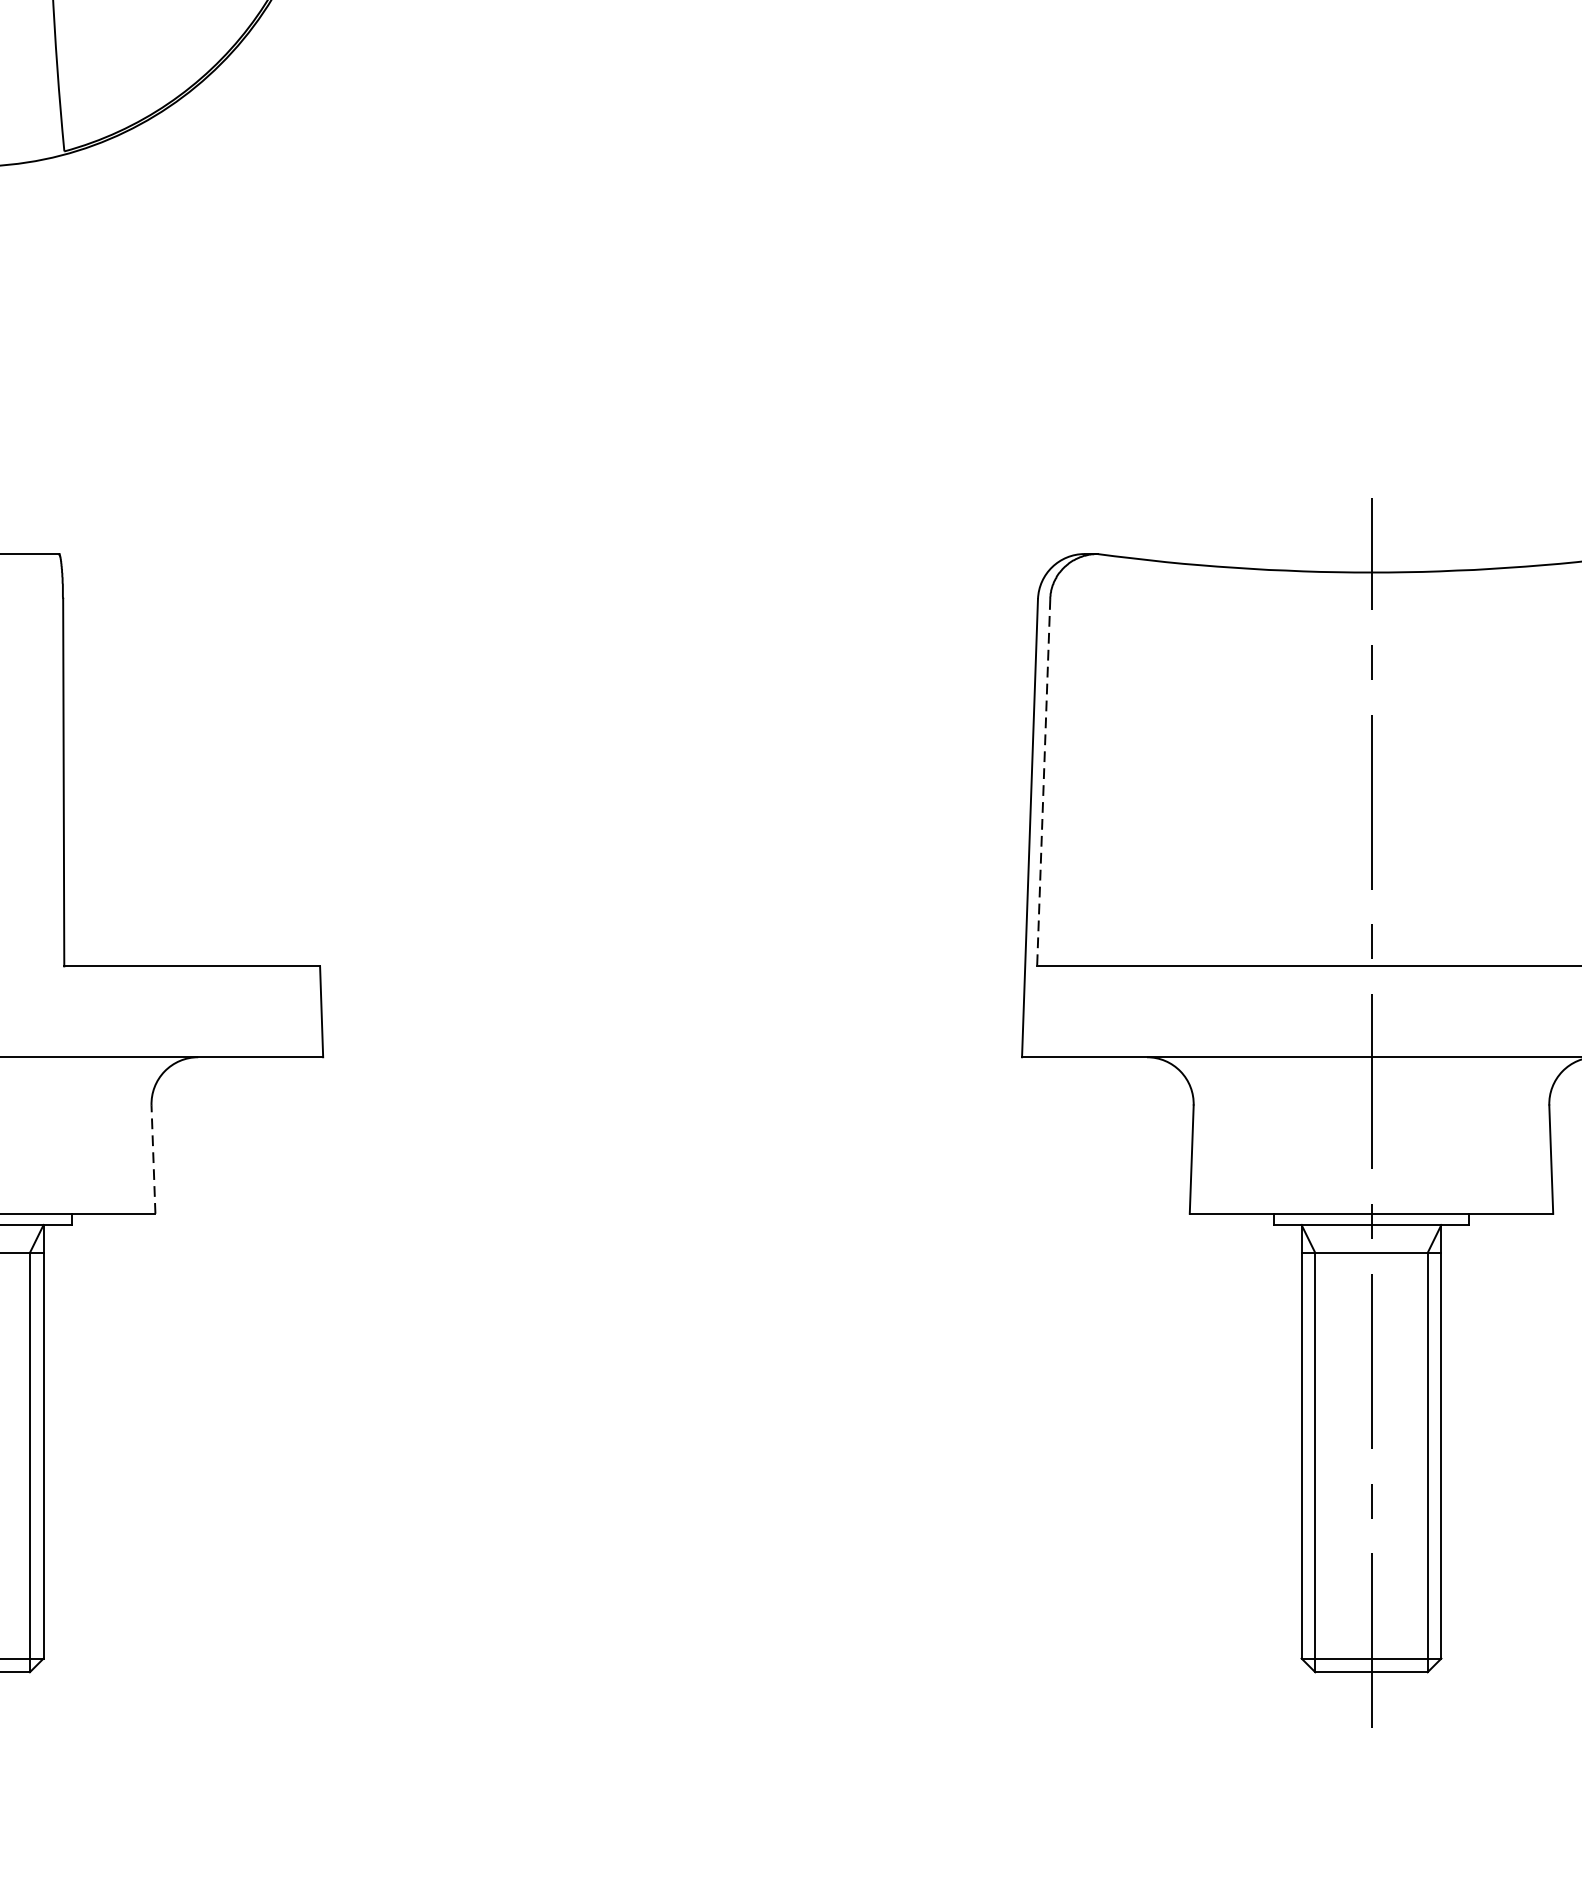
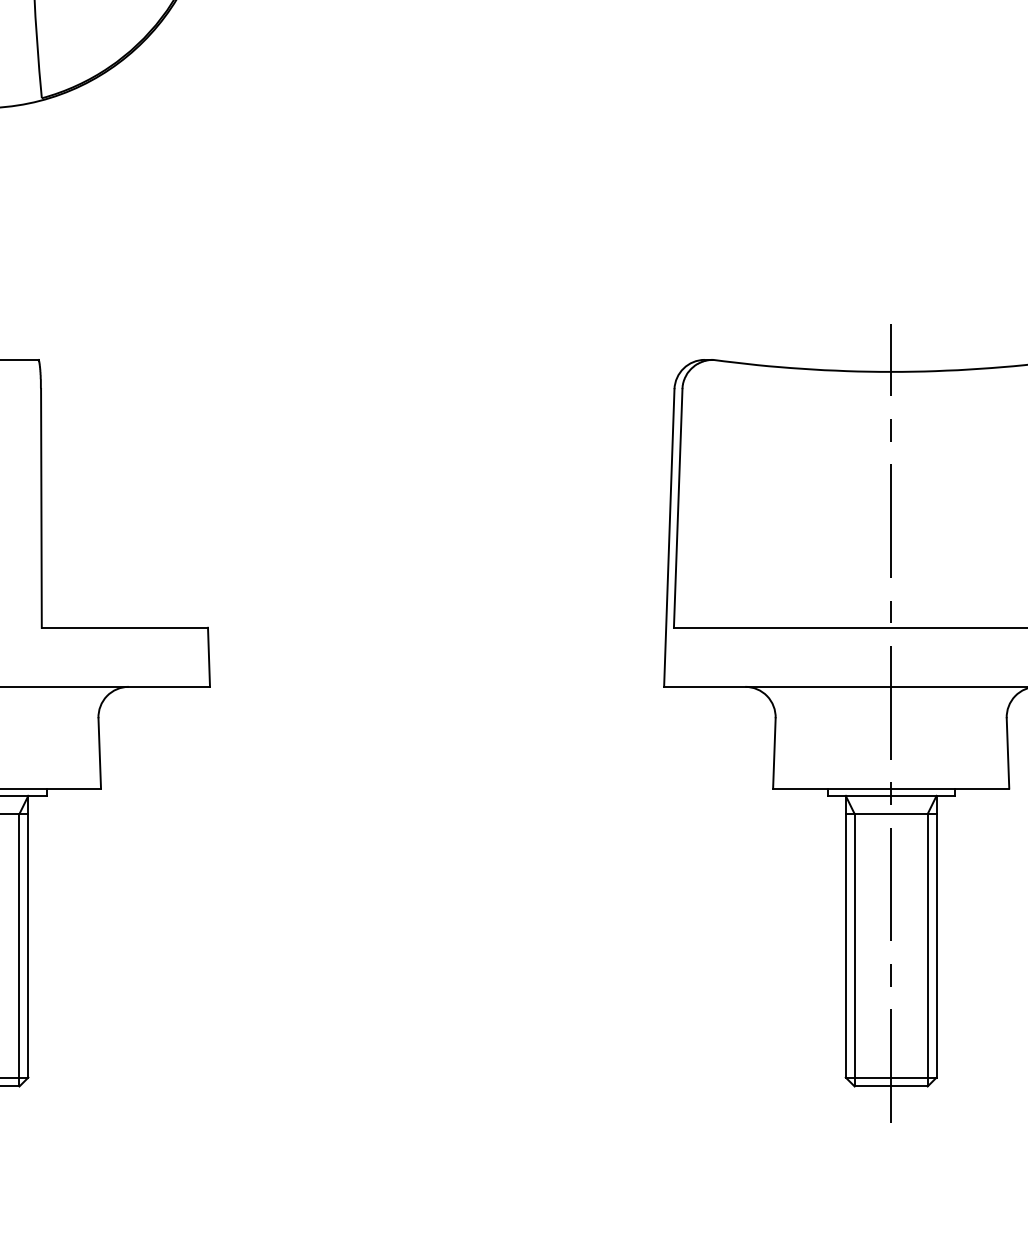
line: (1044, 782) -> (678, 508), dashed -> solid
line: (153, 1158) -> (99, 752), dashed -> solid

